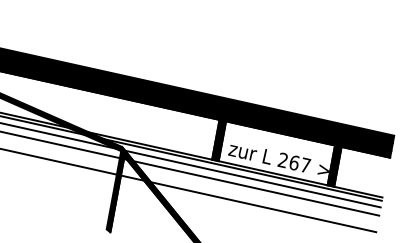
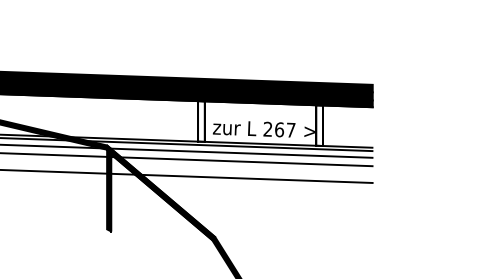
fill: (219, 140) -> (201, 121), removed
fill: (334, 165) -> (319, 125), removed

